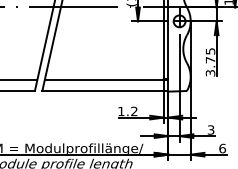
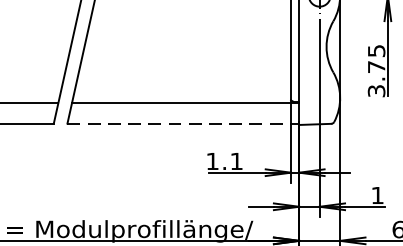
line: (105, 90) -> (183, 122), solid -> dashed
text: (134, 110) -> (236, 159), 1.2 -> 1.1
text: (210, 129) -> (376, 194), 3 -> 1

